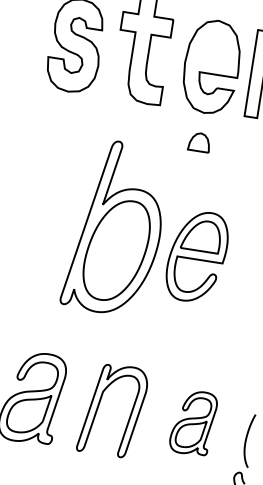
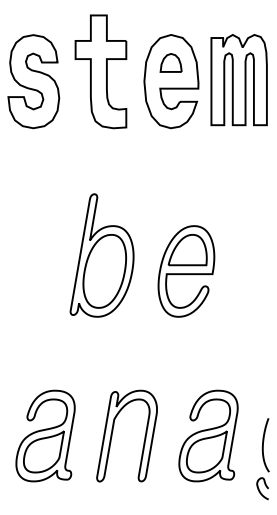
part: (199, 141) -> (170, 62), moved
part: (115, 227) -> (101, 255), size x0.71
part: (193, 422) -> (208, 435), size x1.43

